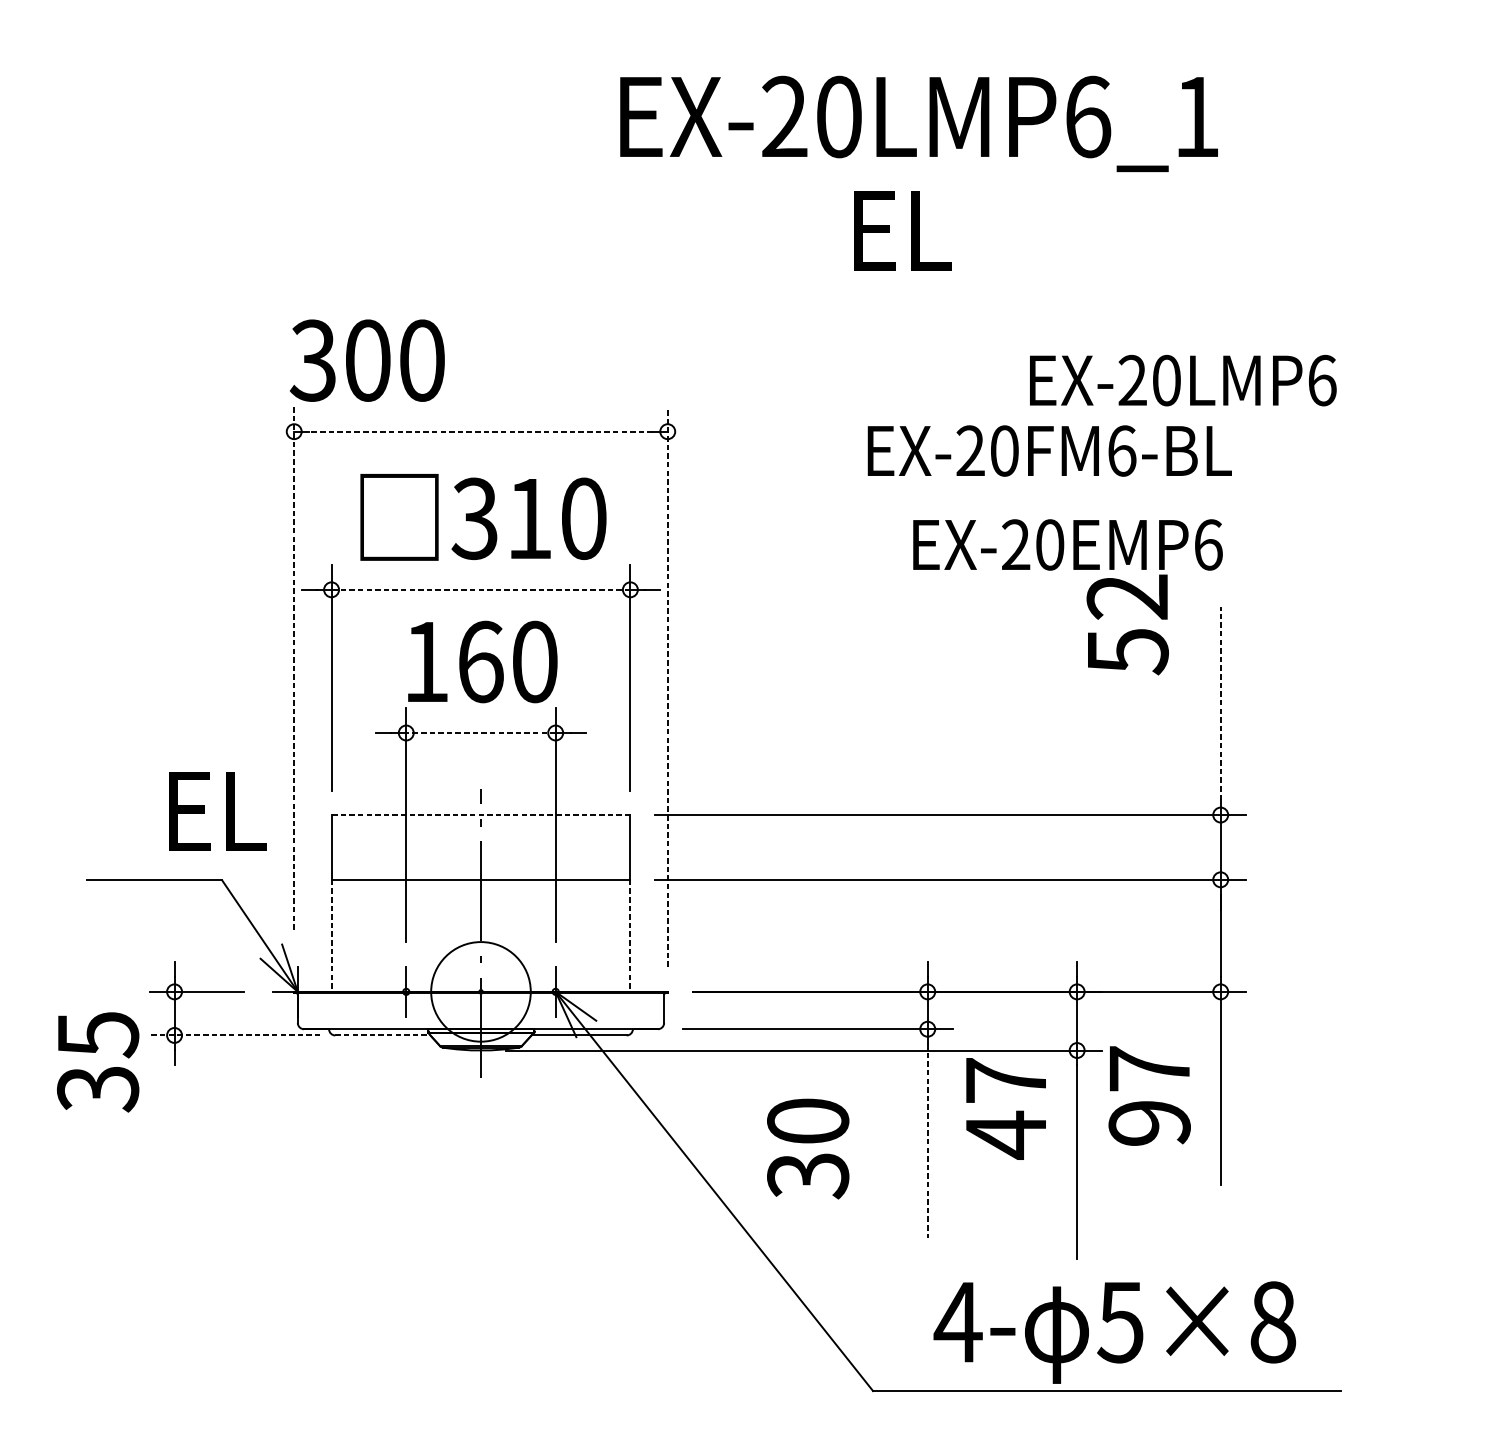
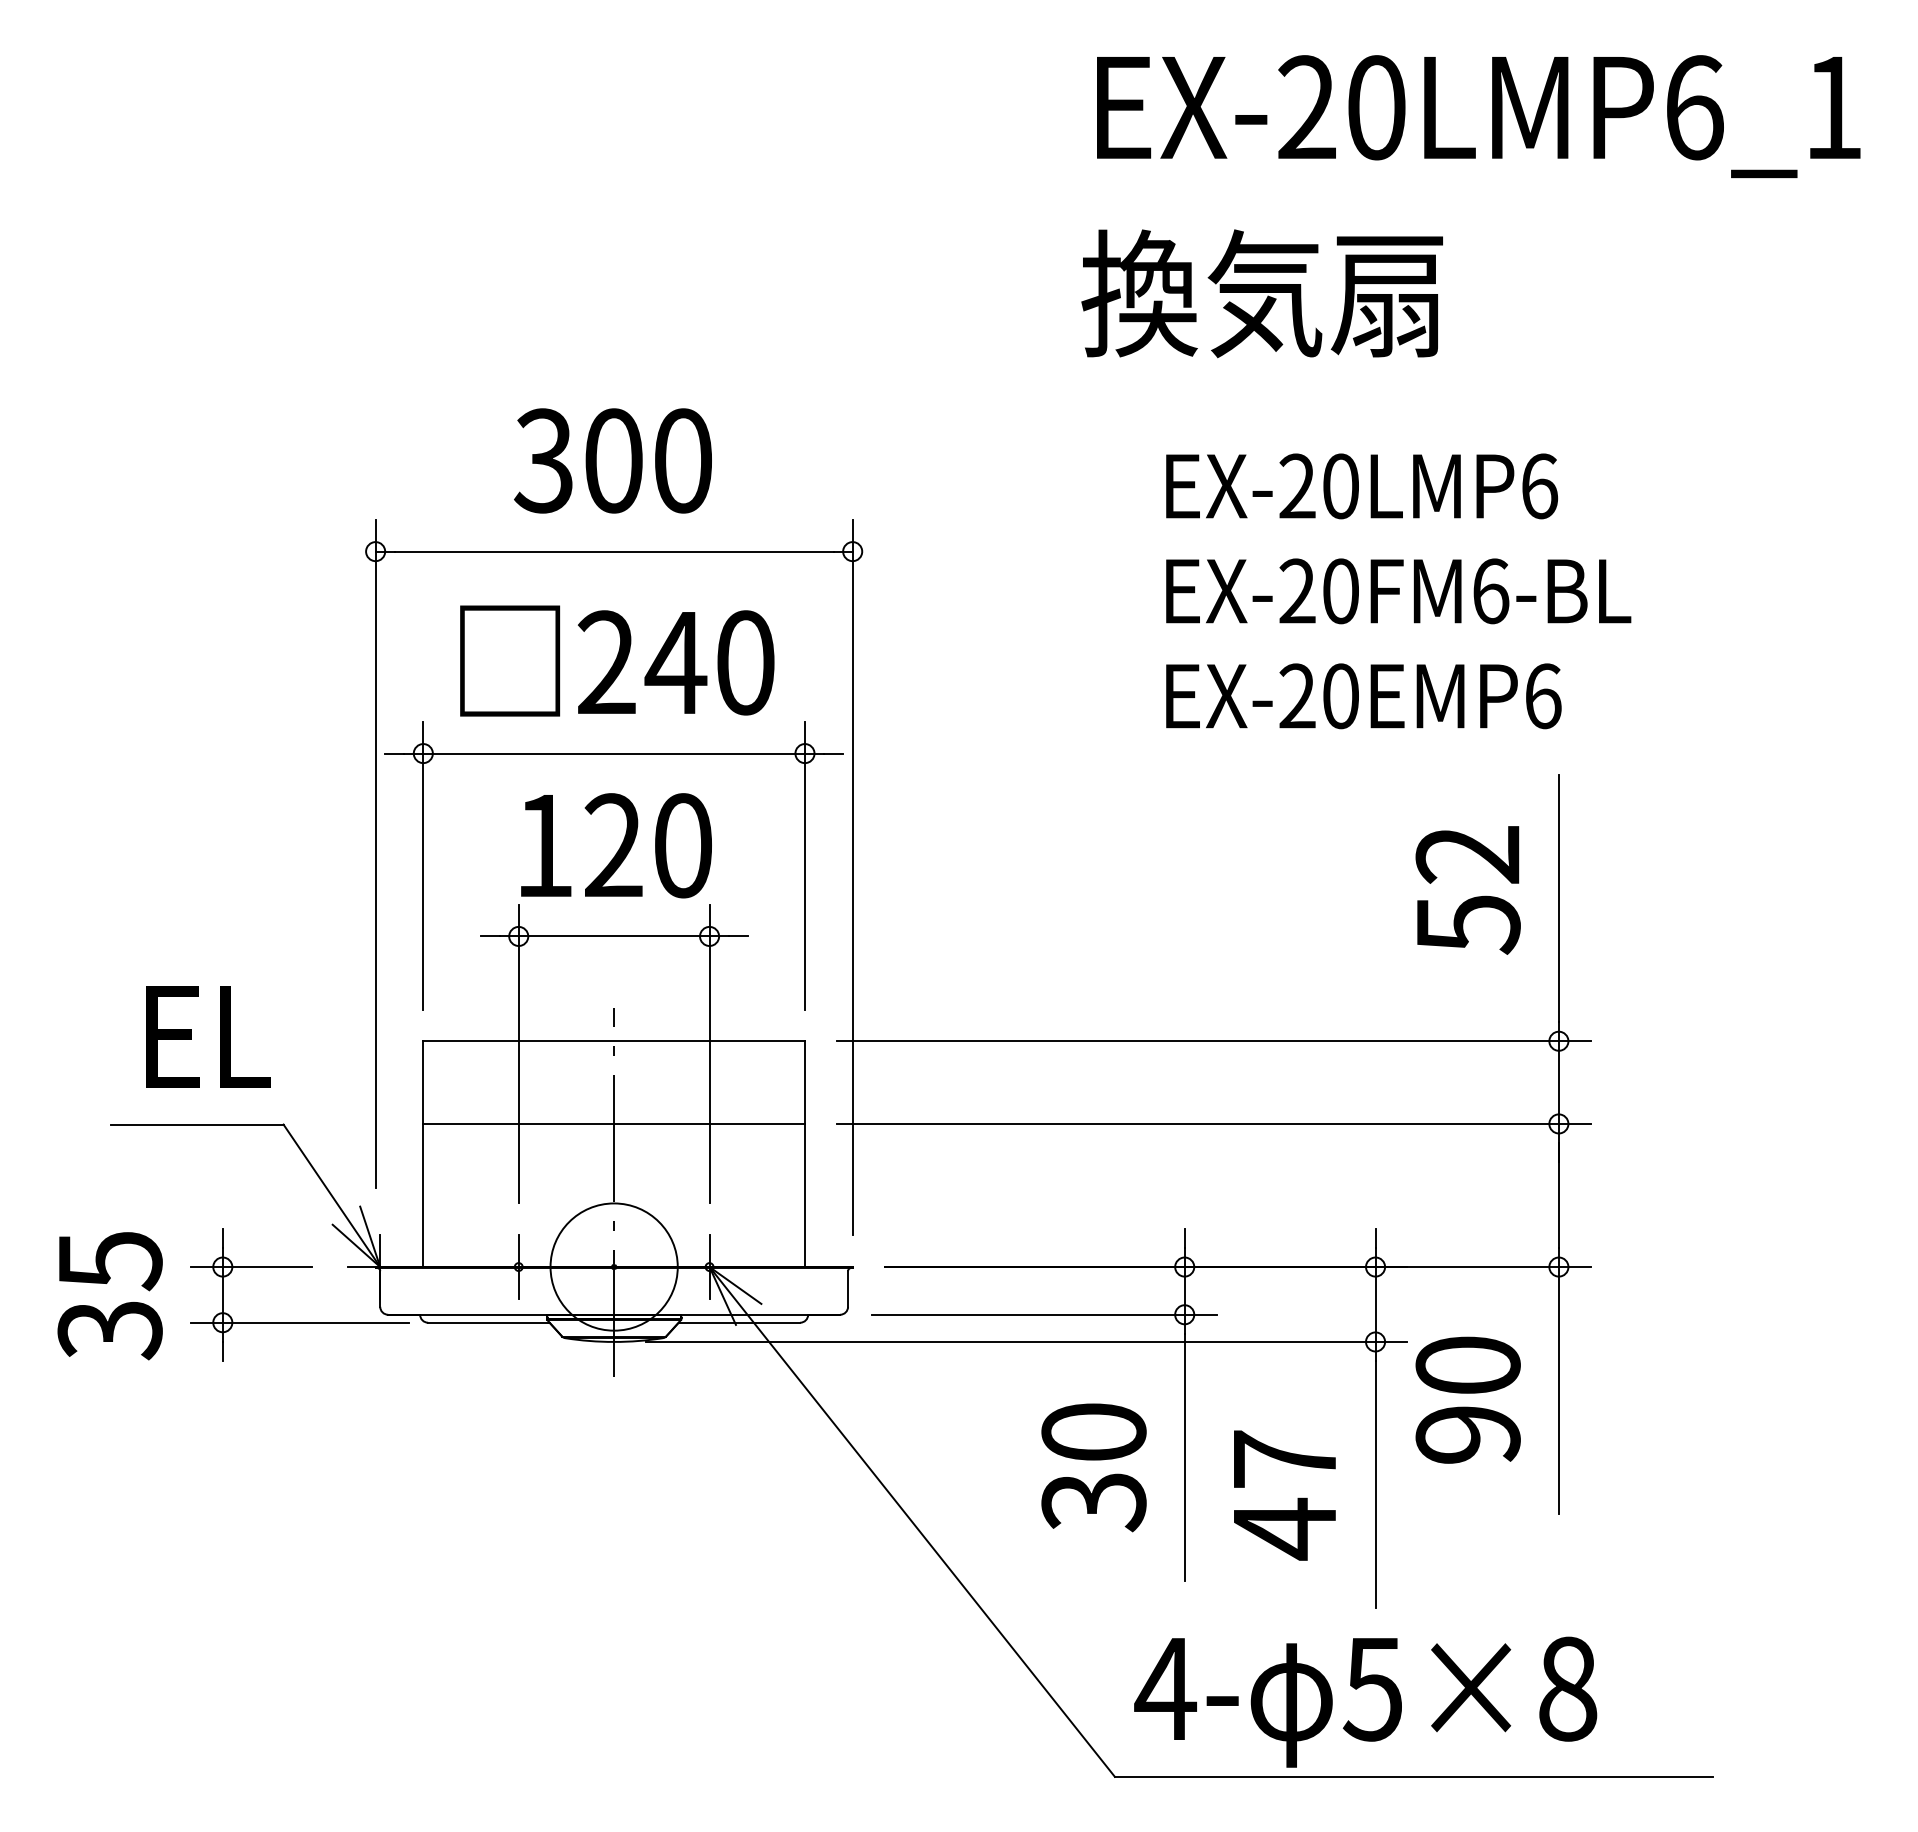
text: (918, 123) -> (1478, 116), moved
text: (987, 229) -> (1261, 293), EL -> 換気扇
text: (366, 360) -> (612, 460), moved
text: (1183, 380) -> (1362, 486), moved
line: (480, 431) -> (613, 551), dashed -> solid
text: (1049, 451) -> (1398, 591), moved
text: (502, 518) -> (641, 662), 310 -> 240
line: (481, 589) -> (614, 753), dashed -> solid
text: (1127, 624) -> (1467, 890), moved
text: (480, 661) -> (613, 845), 160 -> 120
line: (294, 668) -> (375, 853), dashed -> solid
line: (667, 686) -> (852, 877), dashed -> solid
line: (1220, 703) -> (1558, 898), dashed -> solid
line: (480, 733) -> (613, 936), dashed -> solid
text: (217, 811) -> (208, 1036), moved
line: (481, 815) -> (614, 1041), dashed -> solid
line: (331, 935) -> (423, 1195), dashed -> solid
line: (630, 935) -> (804, 1195), dashed -> solid
line: (234, 1035) -> (299, 1322), dashed -> solid
line: (382, 1035) -> (488, 1322), dashed -> solid
text: (97, 1062) -> (109, 1296), moved
text: (1149, 1068) -> (1467, 1364), 97 -> 90
text: (1005, 1108) -> (1284, 1495), moved
line: (927, 1140) -> (1184, 1457), dashed -> solid
text: (807, 1148) -> (1093, 1467), moved
text: (1114, 1332) -> (1365, 1701), moved

